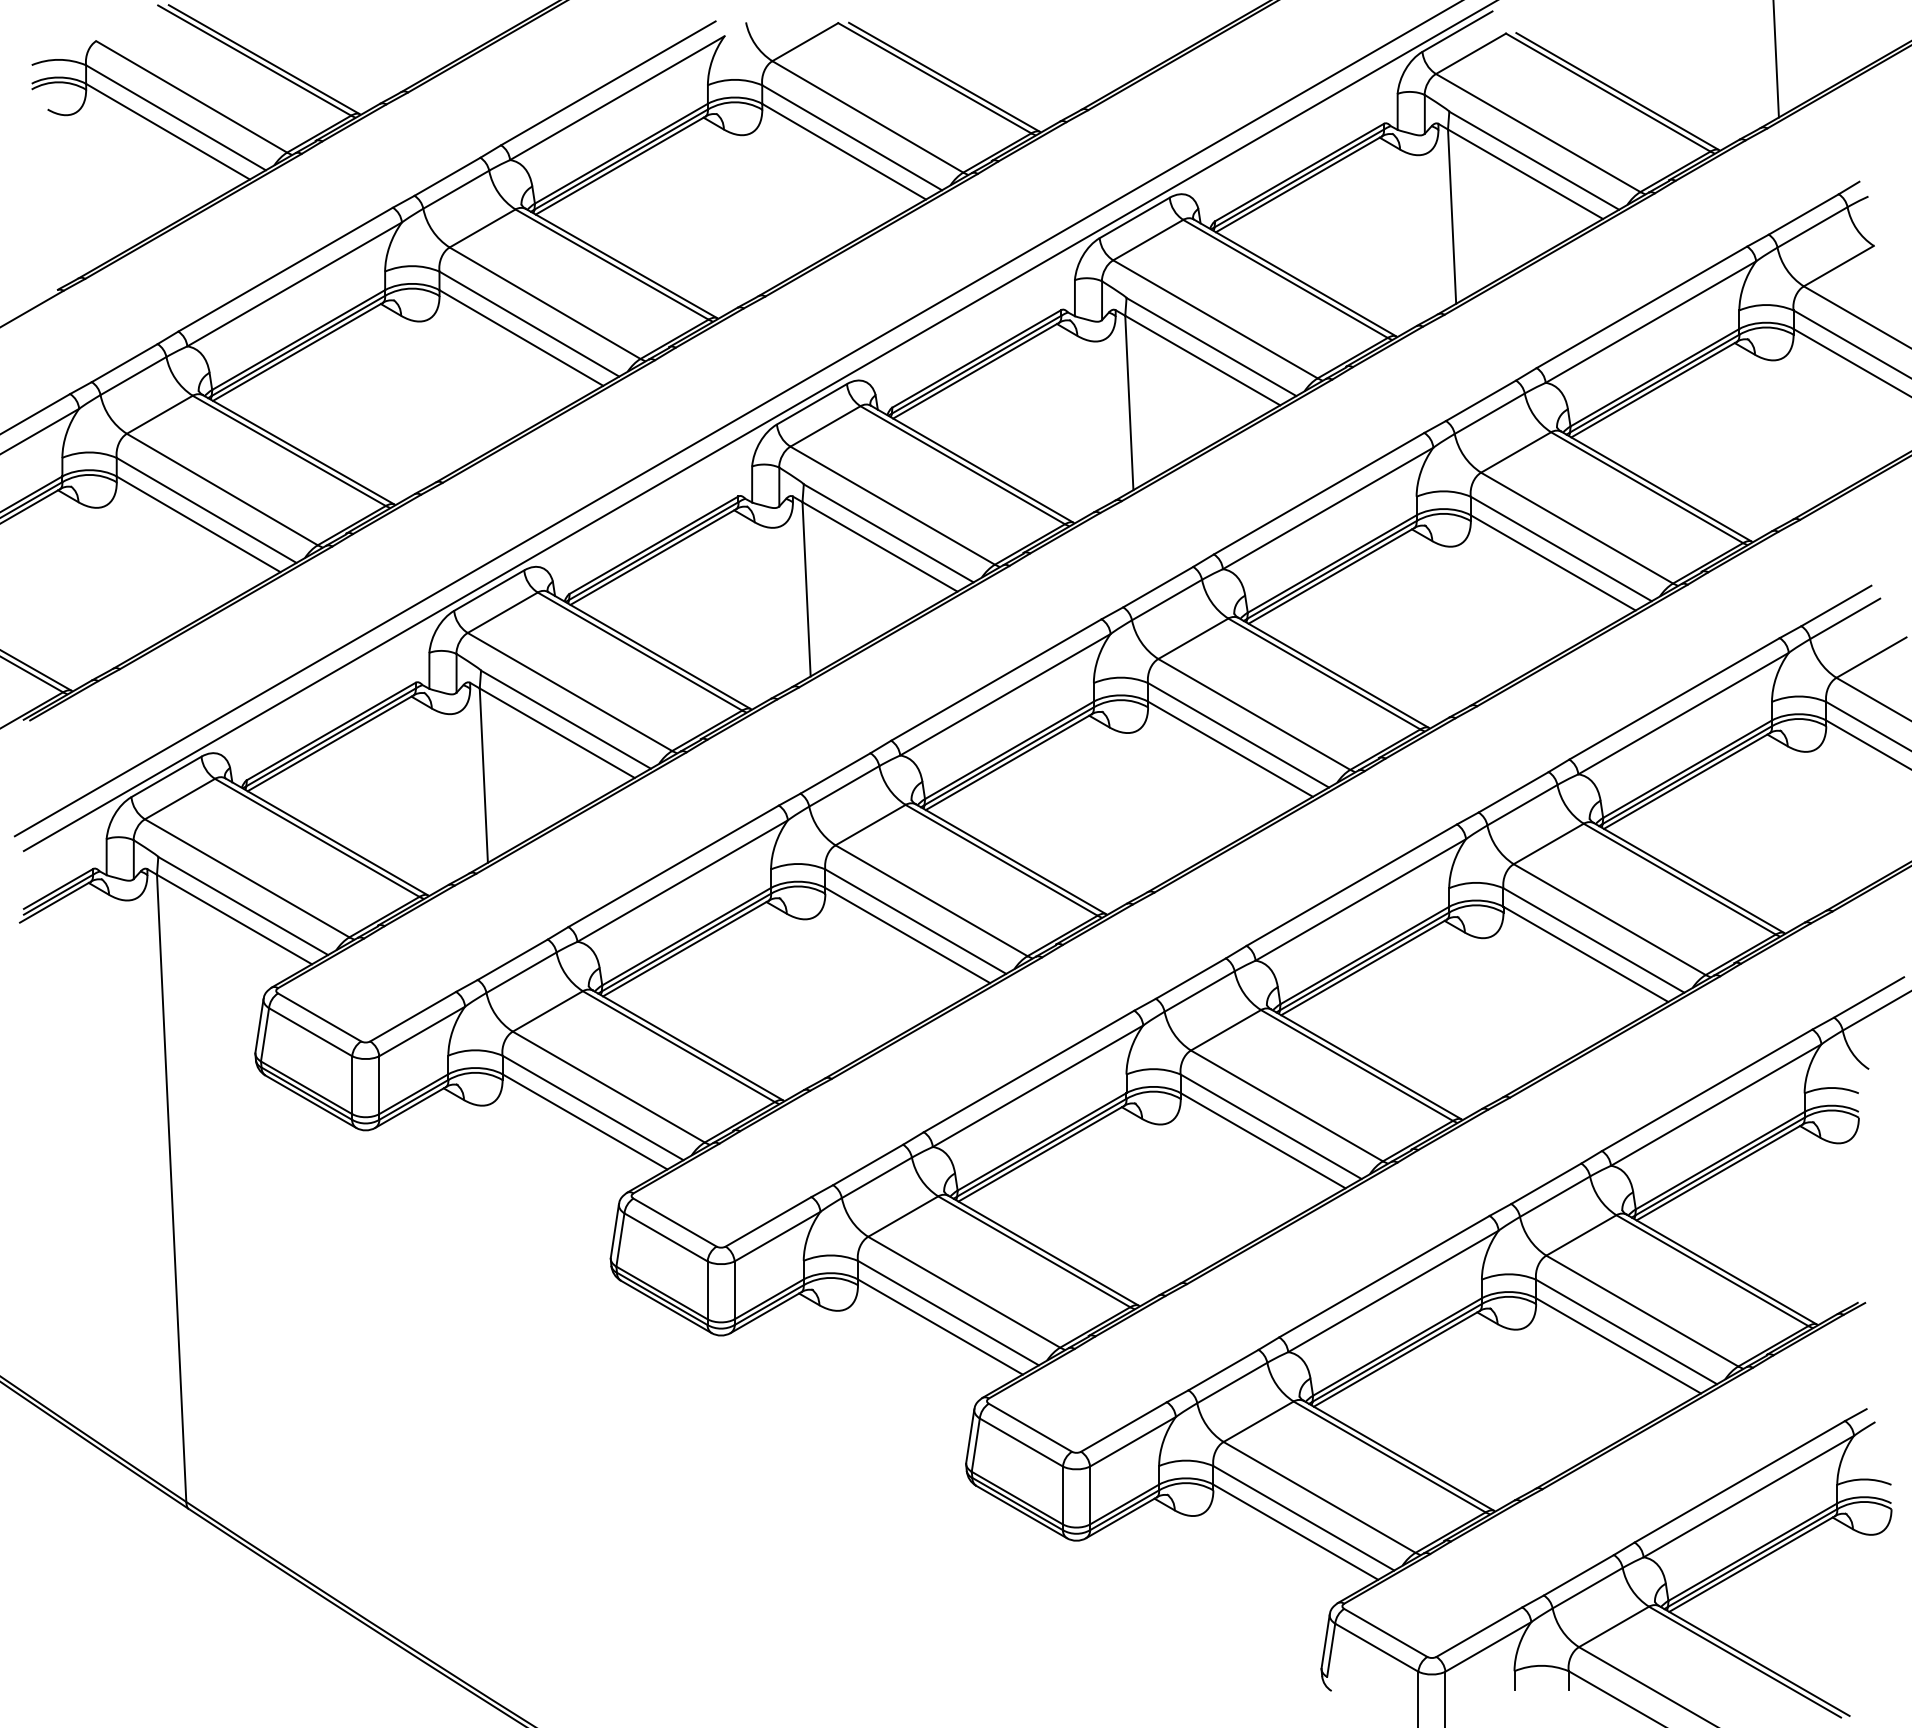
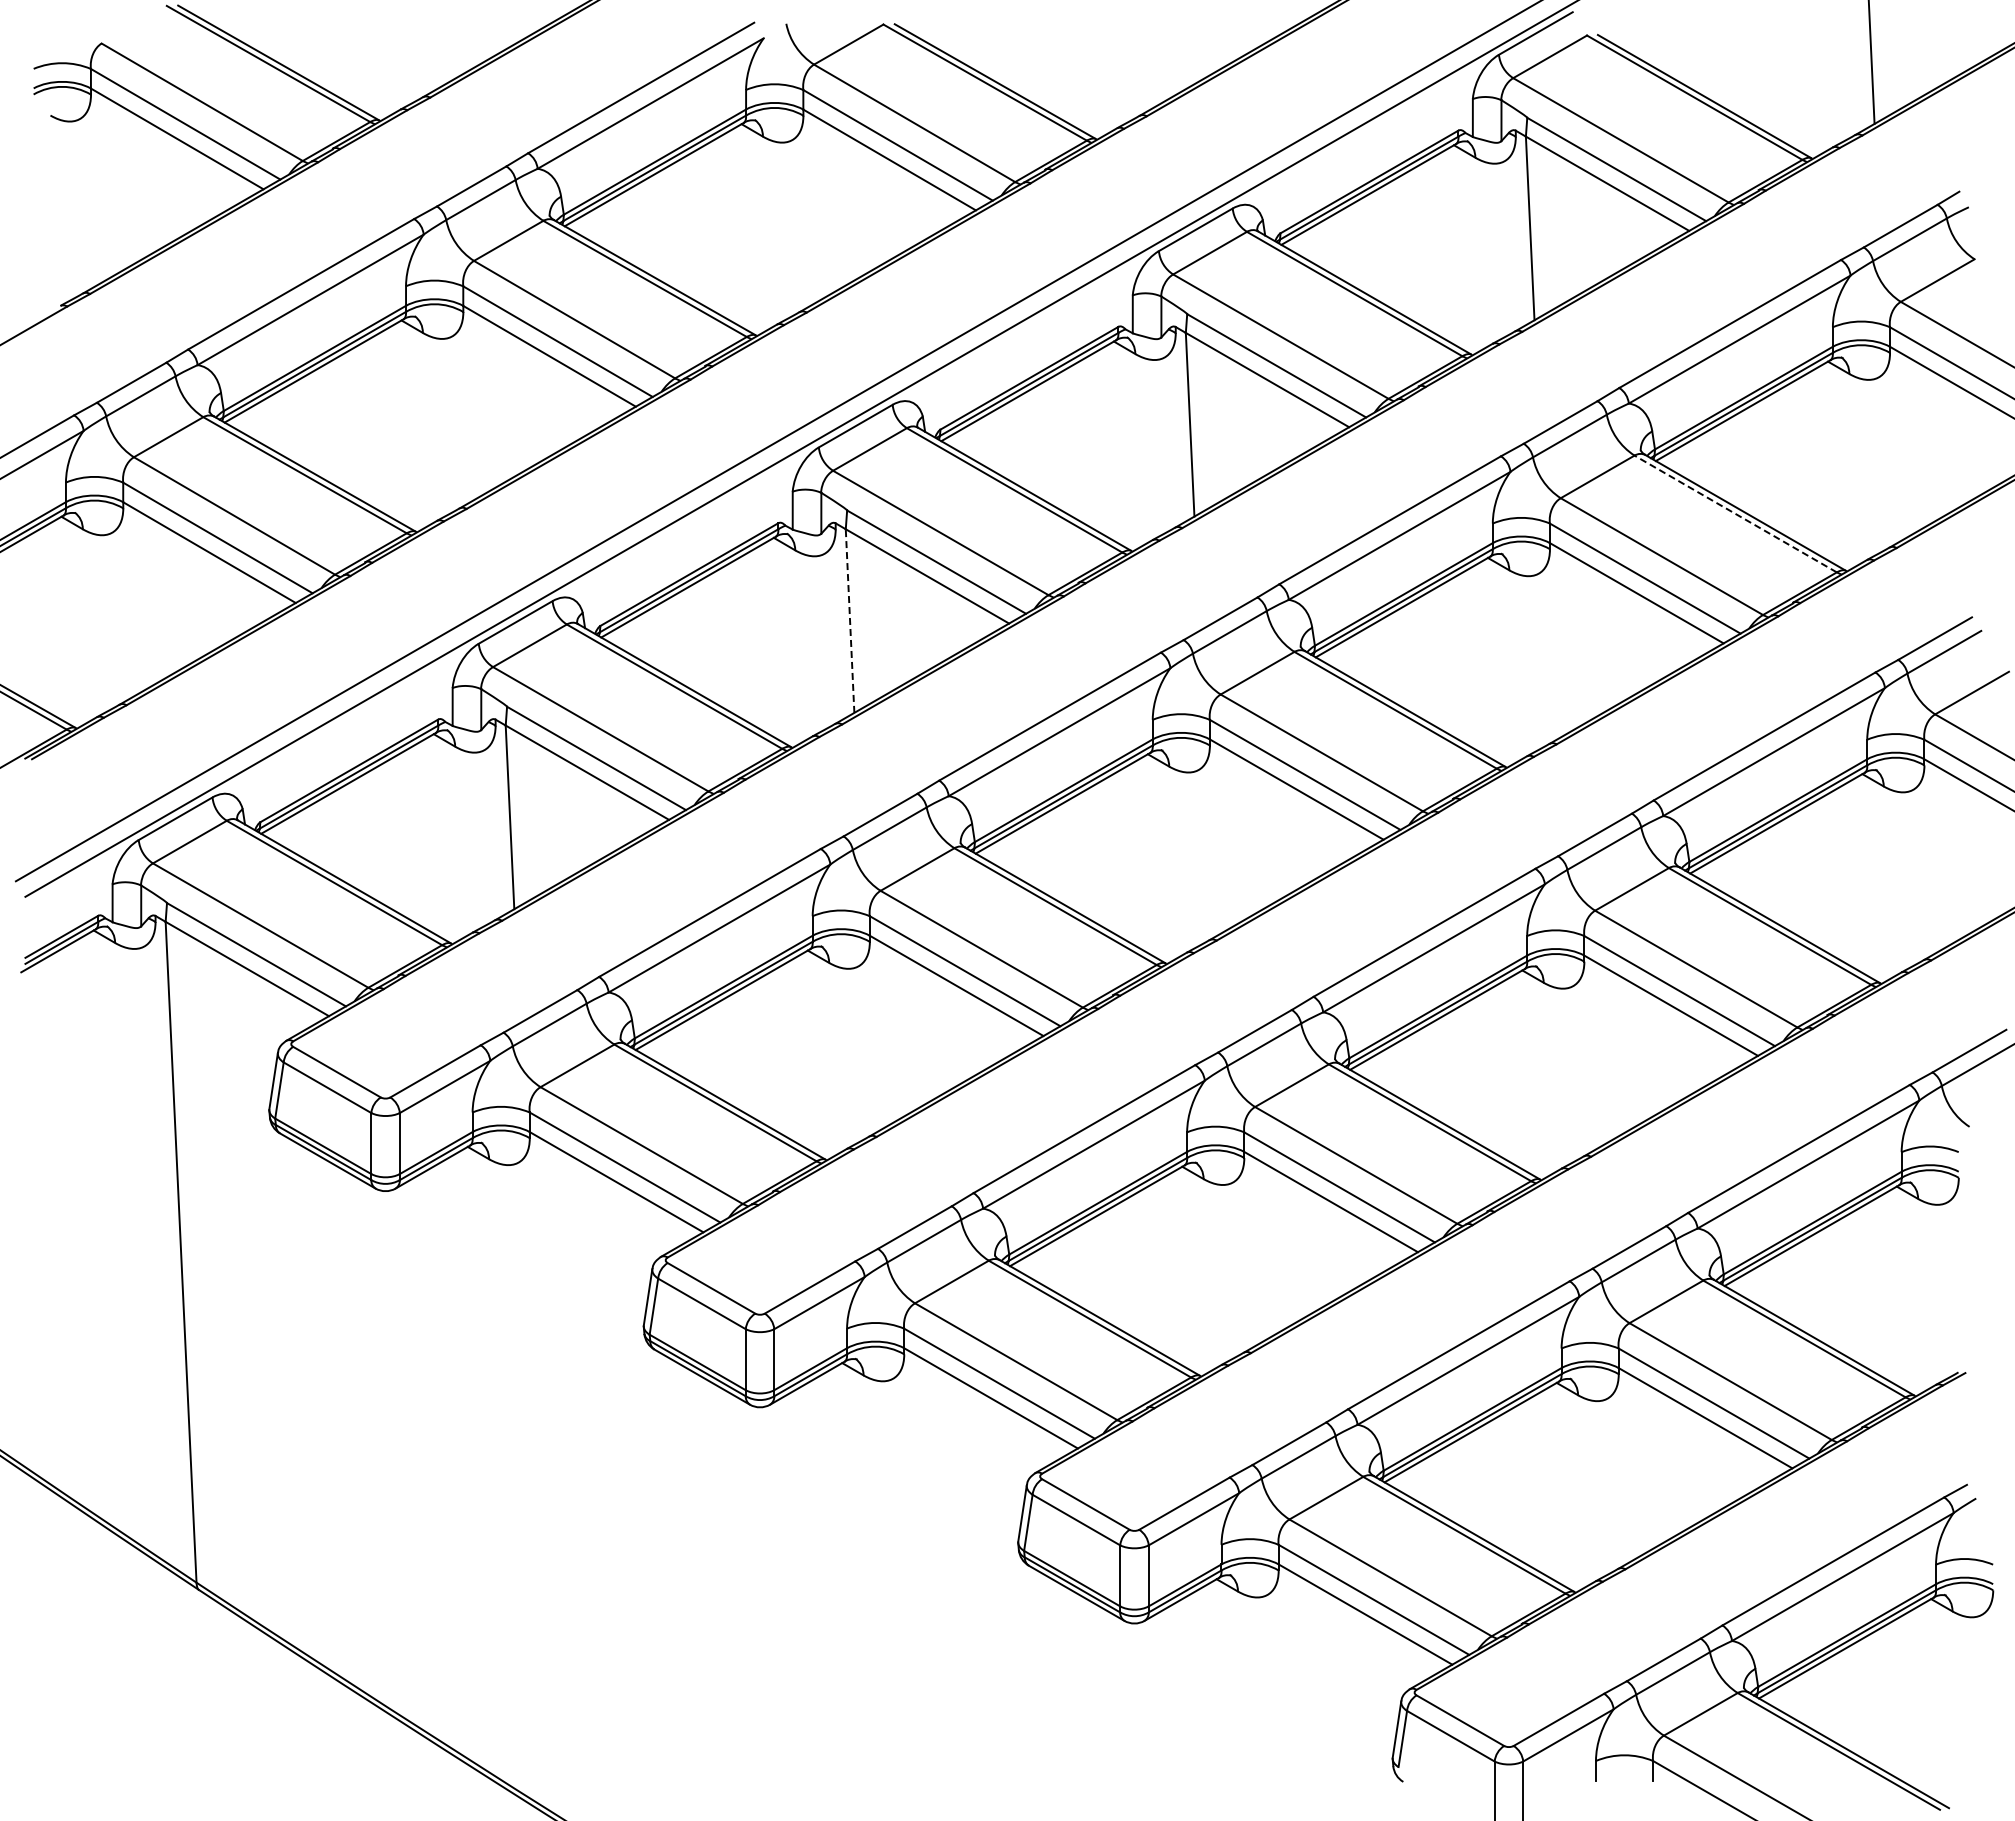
line: (1646, 488) -> (1735, 514), solid -> dashed
line: (806, 589) -> (850, 621), solid -> dashed

